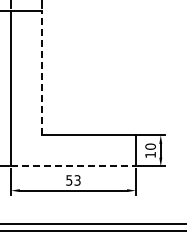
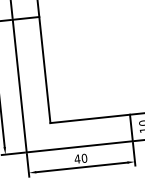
line: (42, 72) -> (45, 69), dashed -> solid
line: (73, 166) -> (79, 146), dashed -> solid
text: (72, 180) -> (80, 158), 53 -> 40

